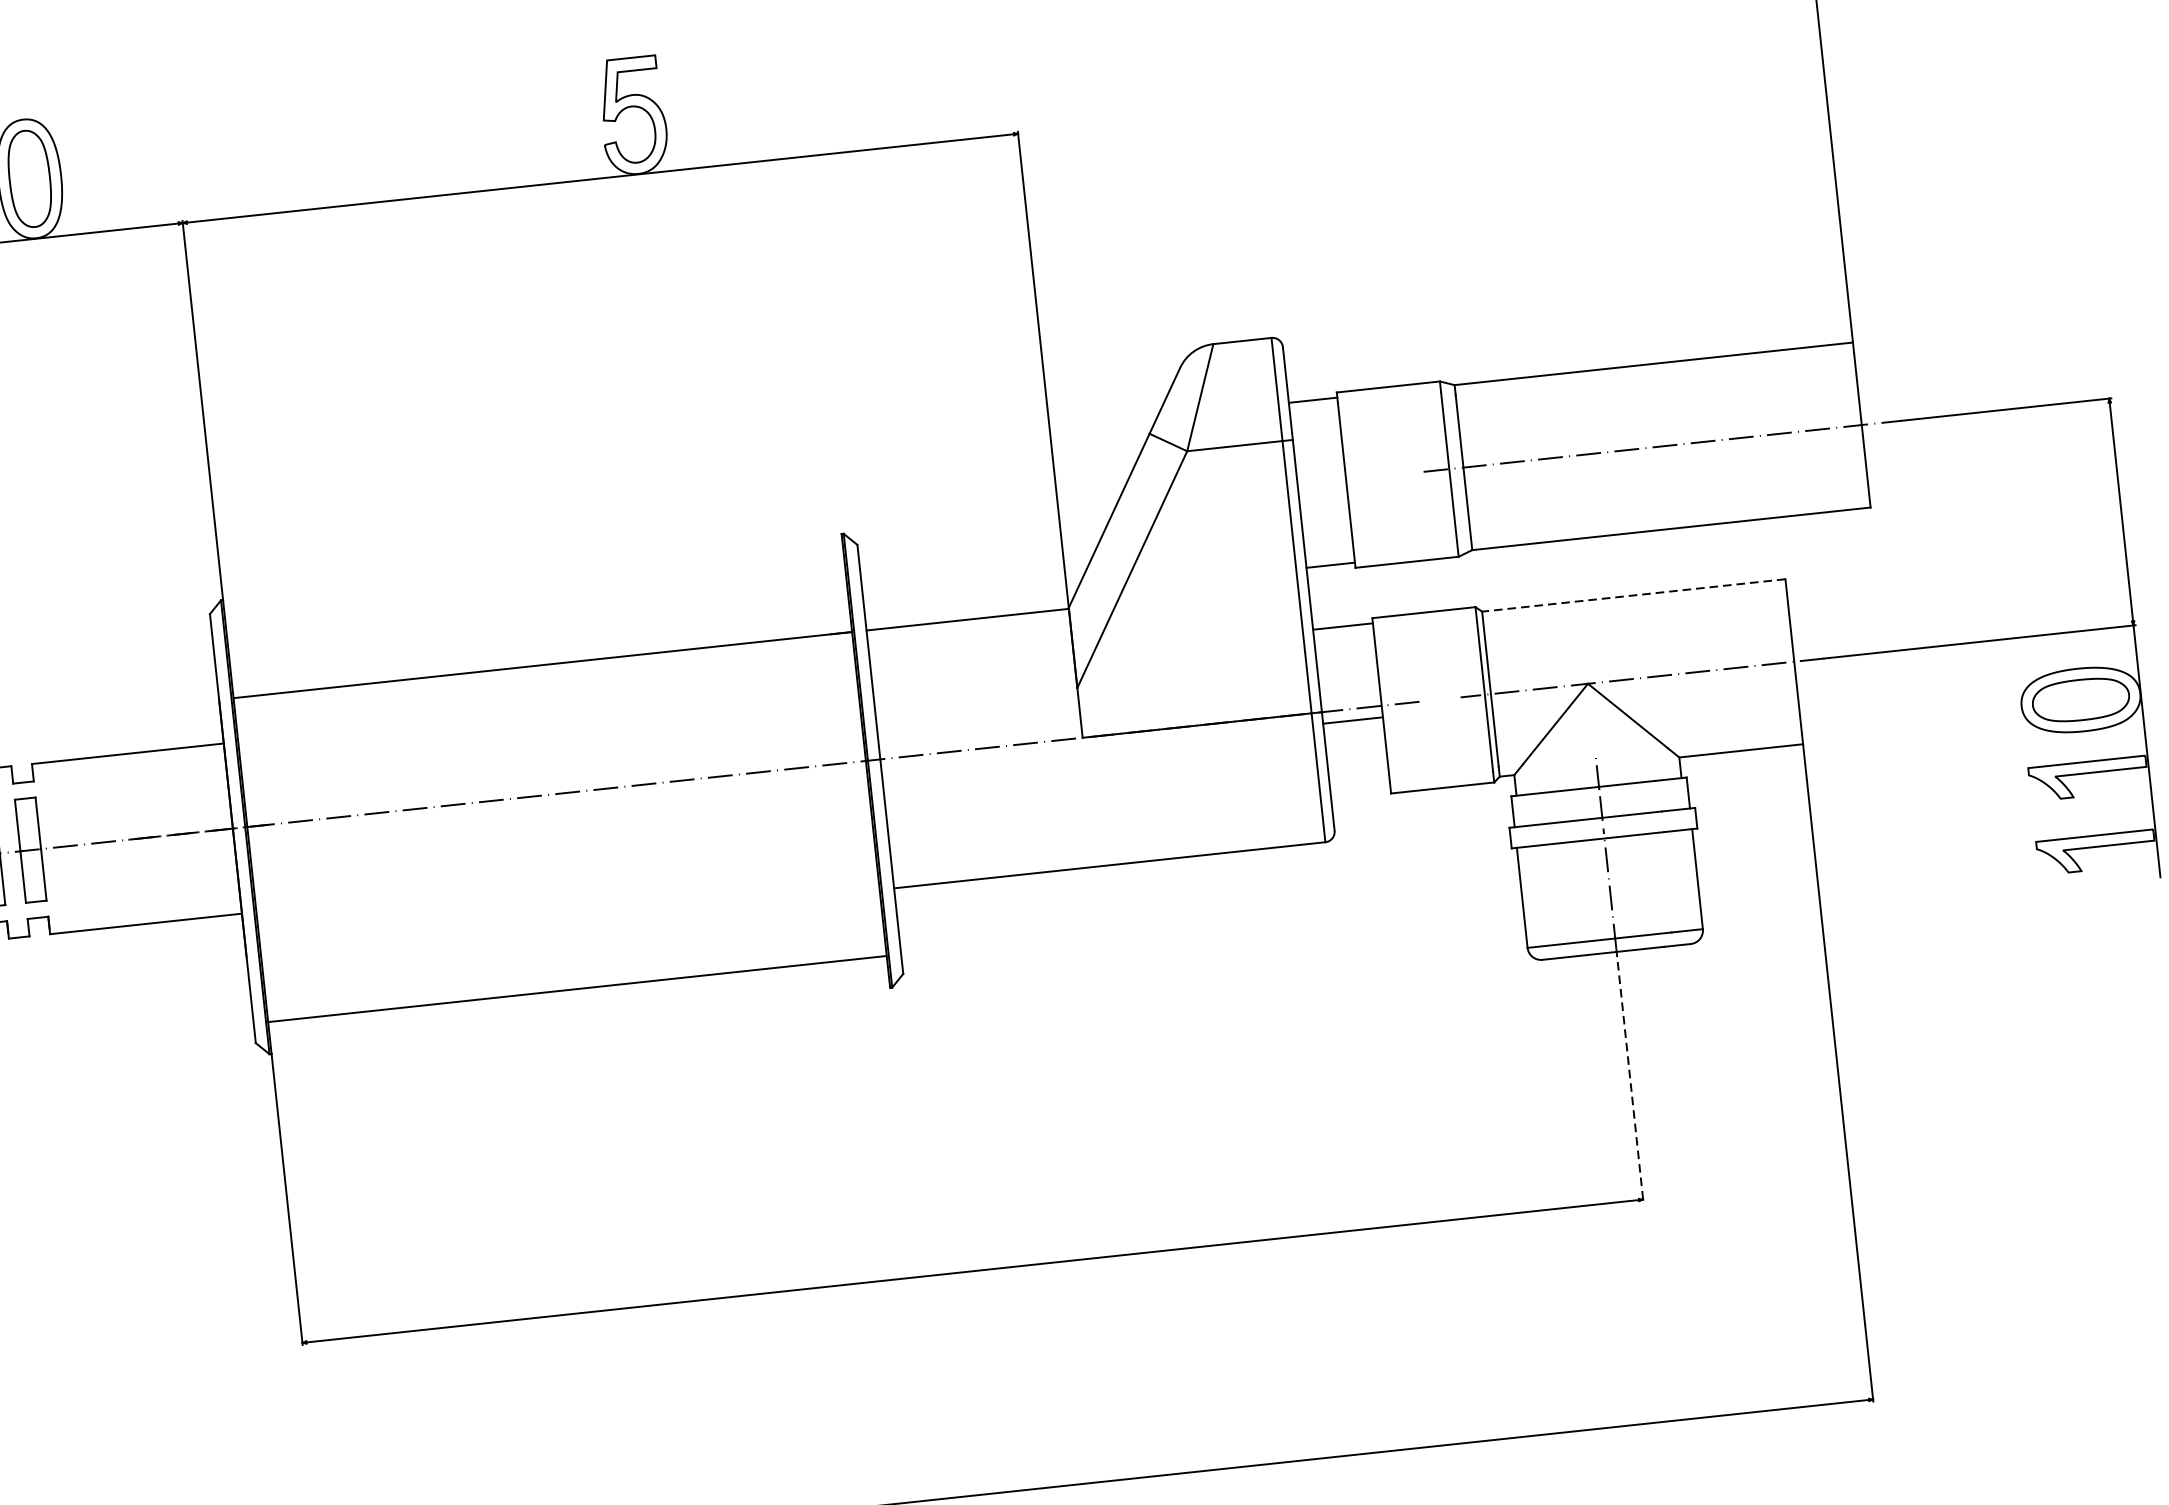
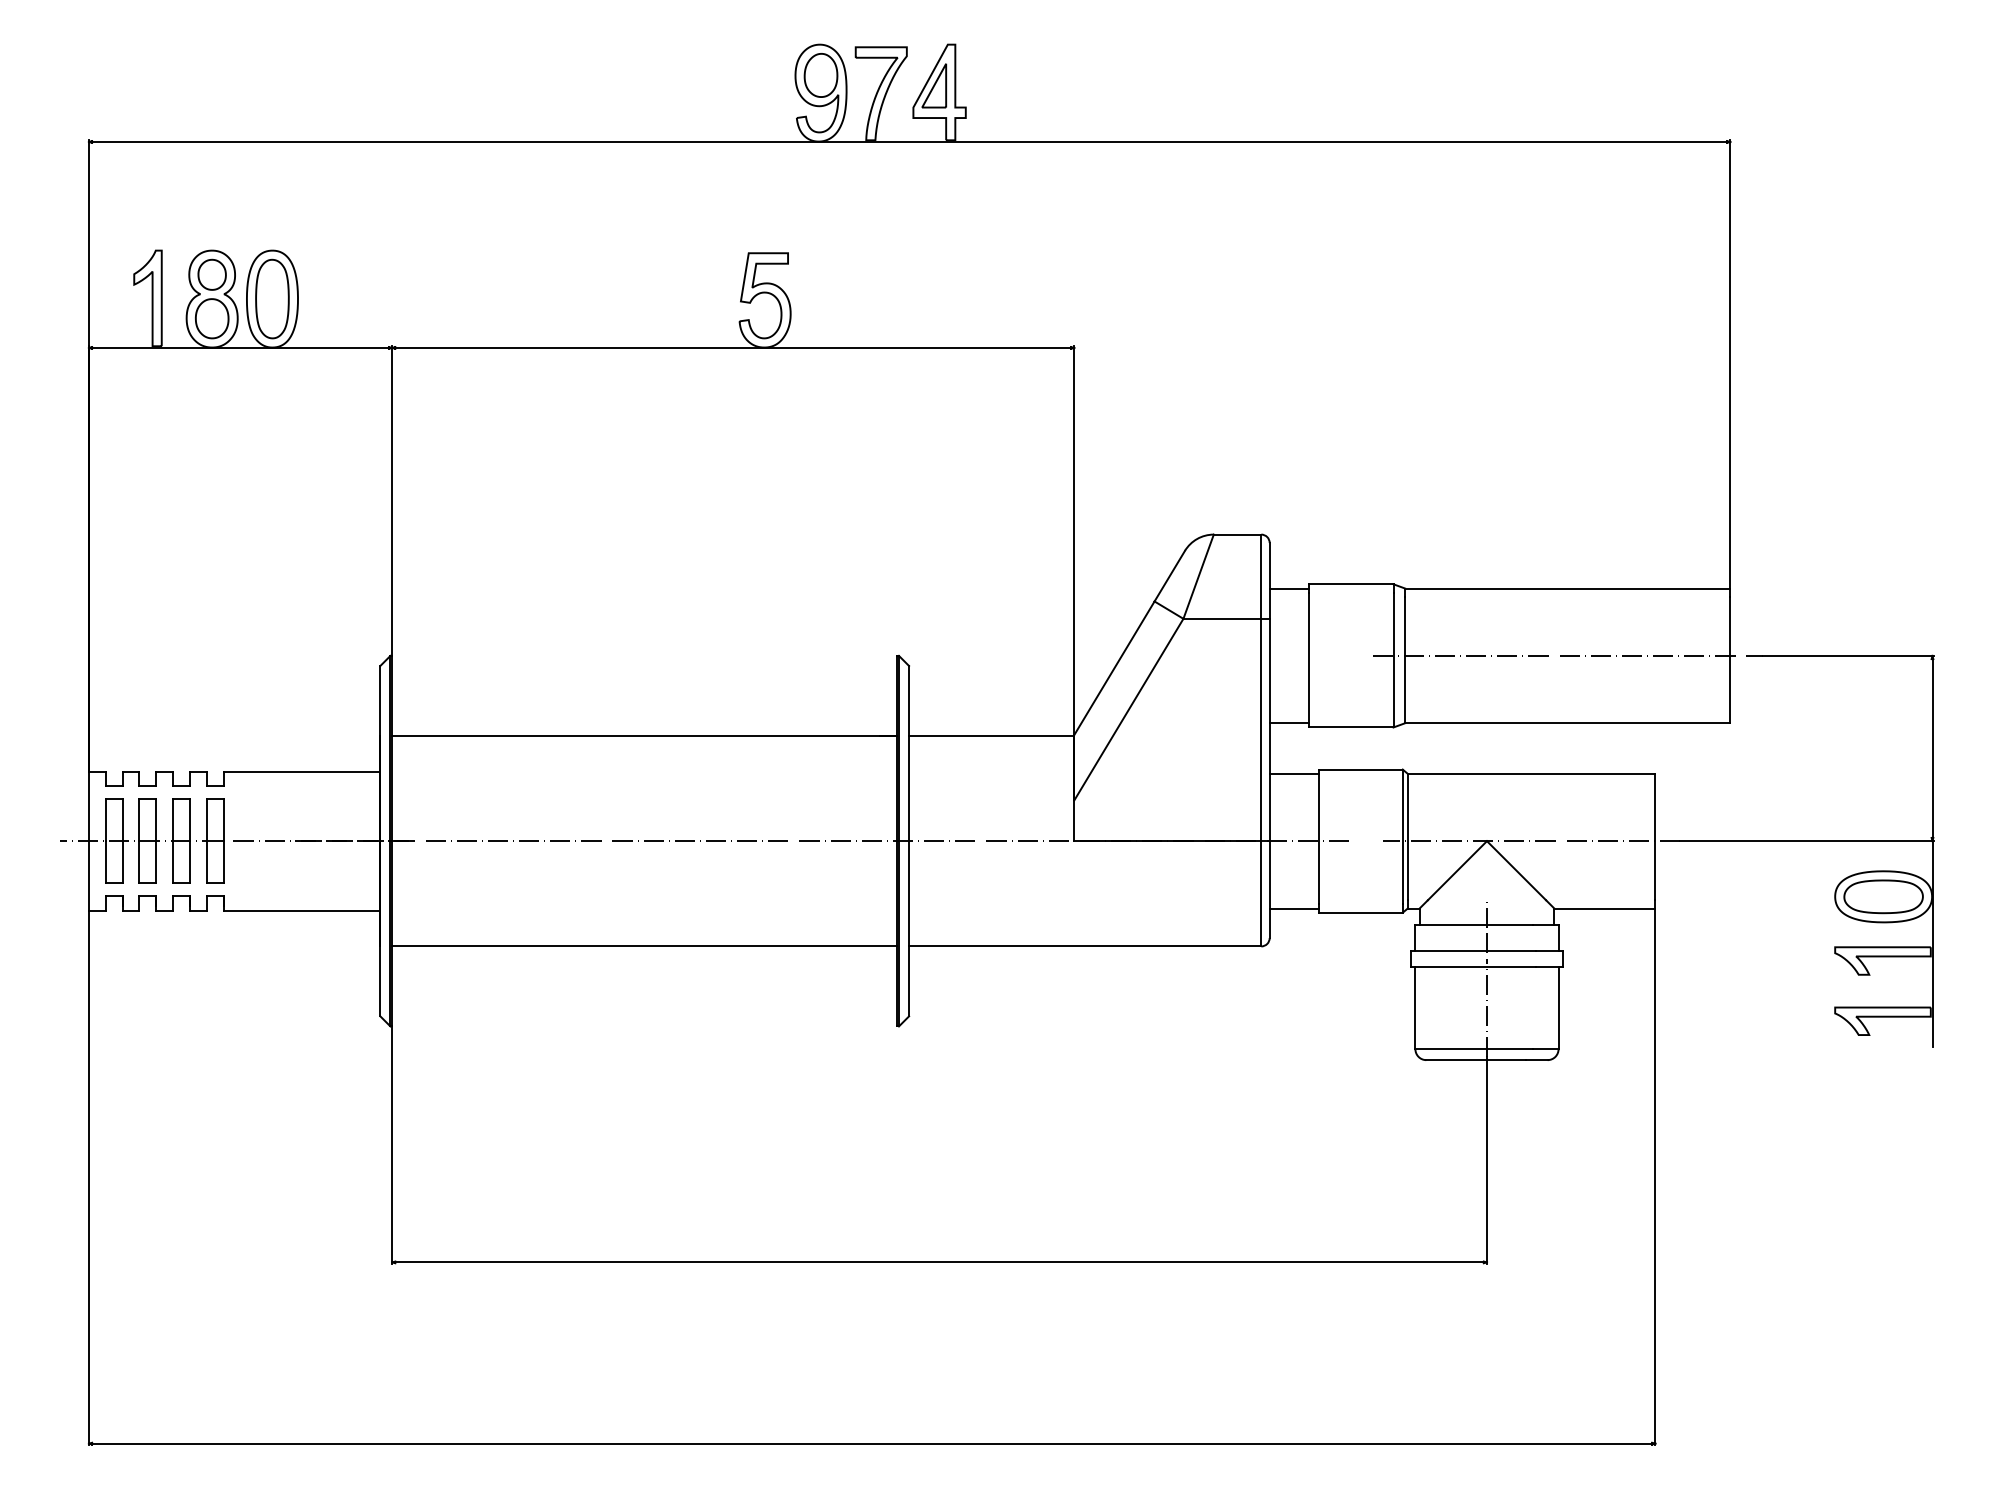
line: (1633, 595) -> (1531, 773), dashed -> solid
line: (1352, 720) -> (1293, 908), moved
line: (577, 989) -> (644, 946), moved
line: (1629, 1076) -> (1486, 1161), dashed -> solid

